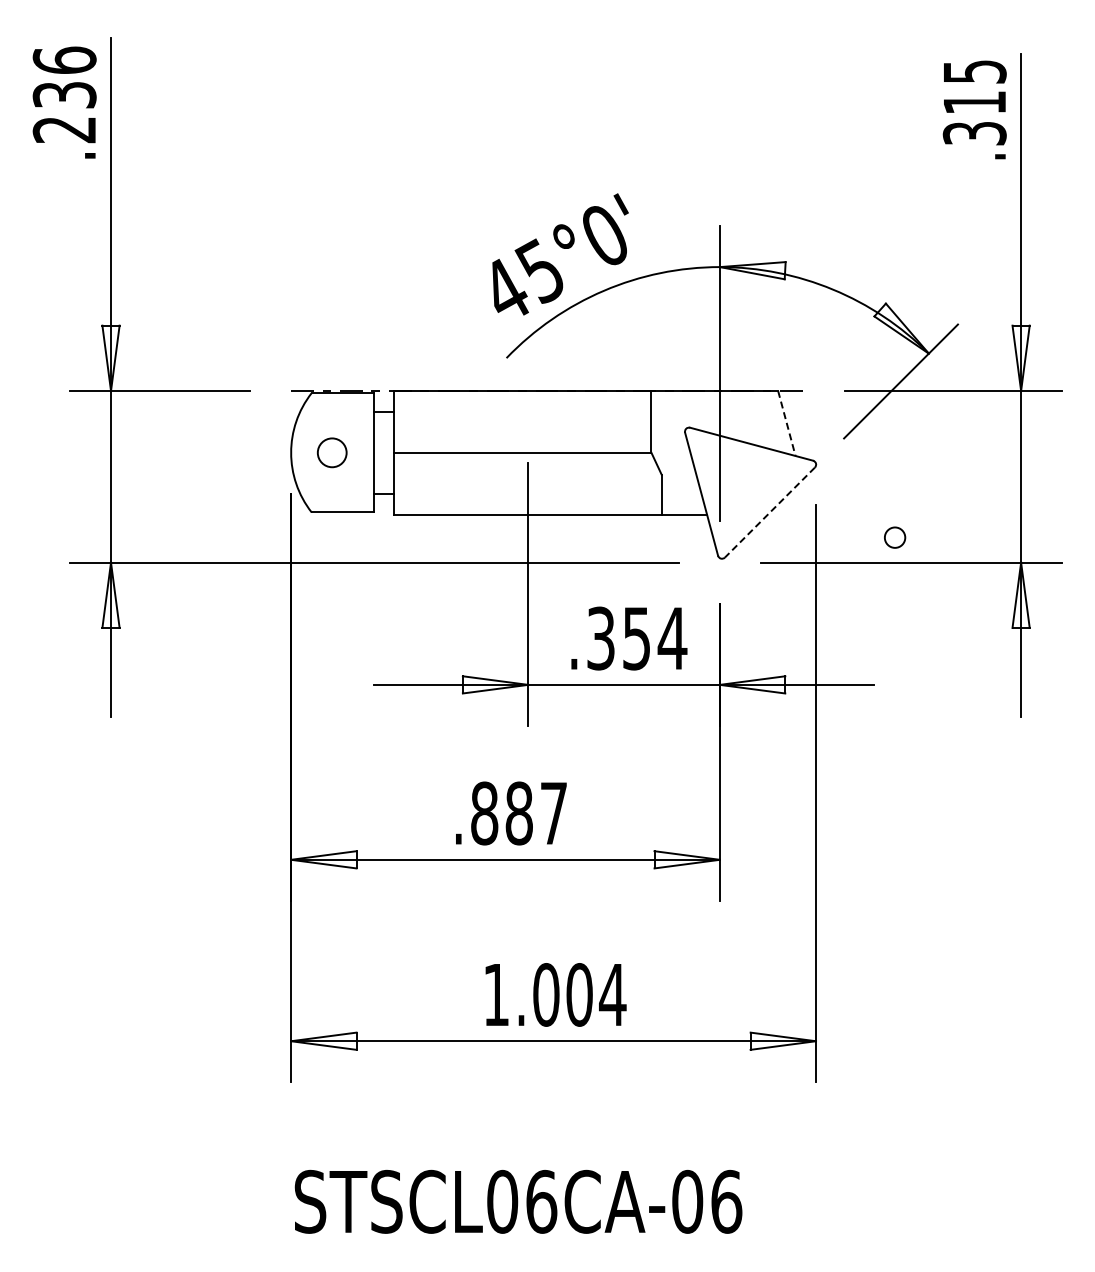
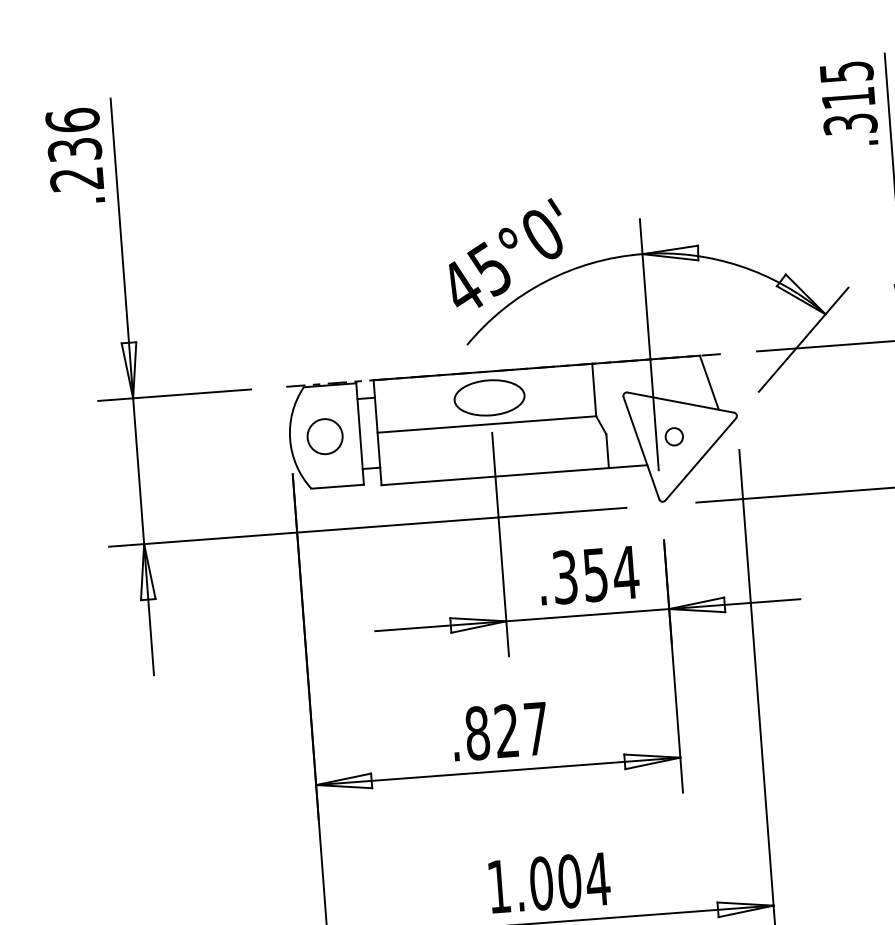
part: (528, 421) -> (489, 397), added
line: (786, 423) -> (709, 382), dashed -> solid
circle: (331, 452) -> (324, 436), size x1.43
line: (769, 512) -> (700, 459), dashed -> solid
circle: (895, 537) -> (674, 436), moved
text: (518, 813) -> (506, 731), .887 -> .827

